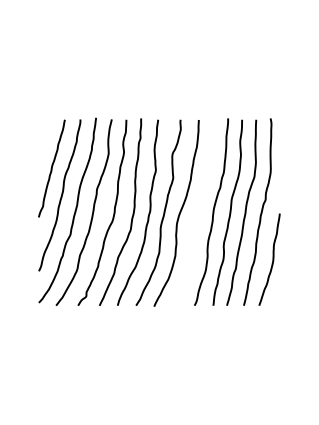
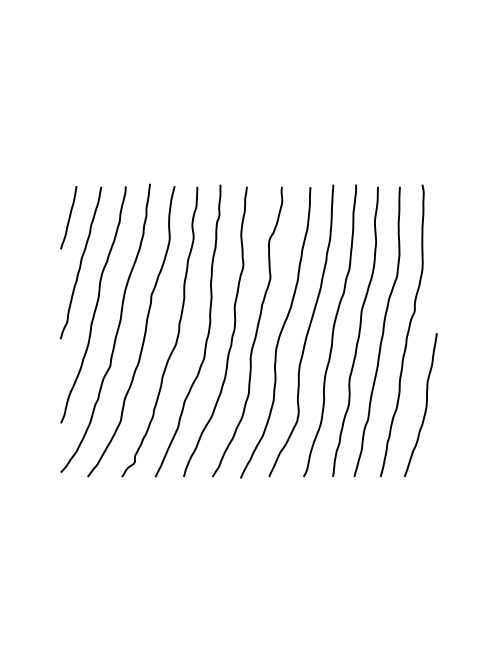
line: (43, 139) -> (67, 217), added
curve: (196, 211) -> (306, 329), added

